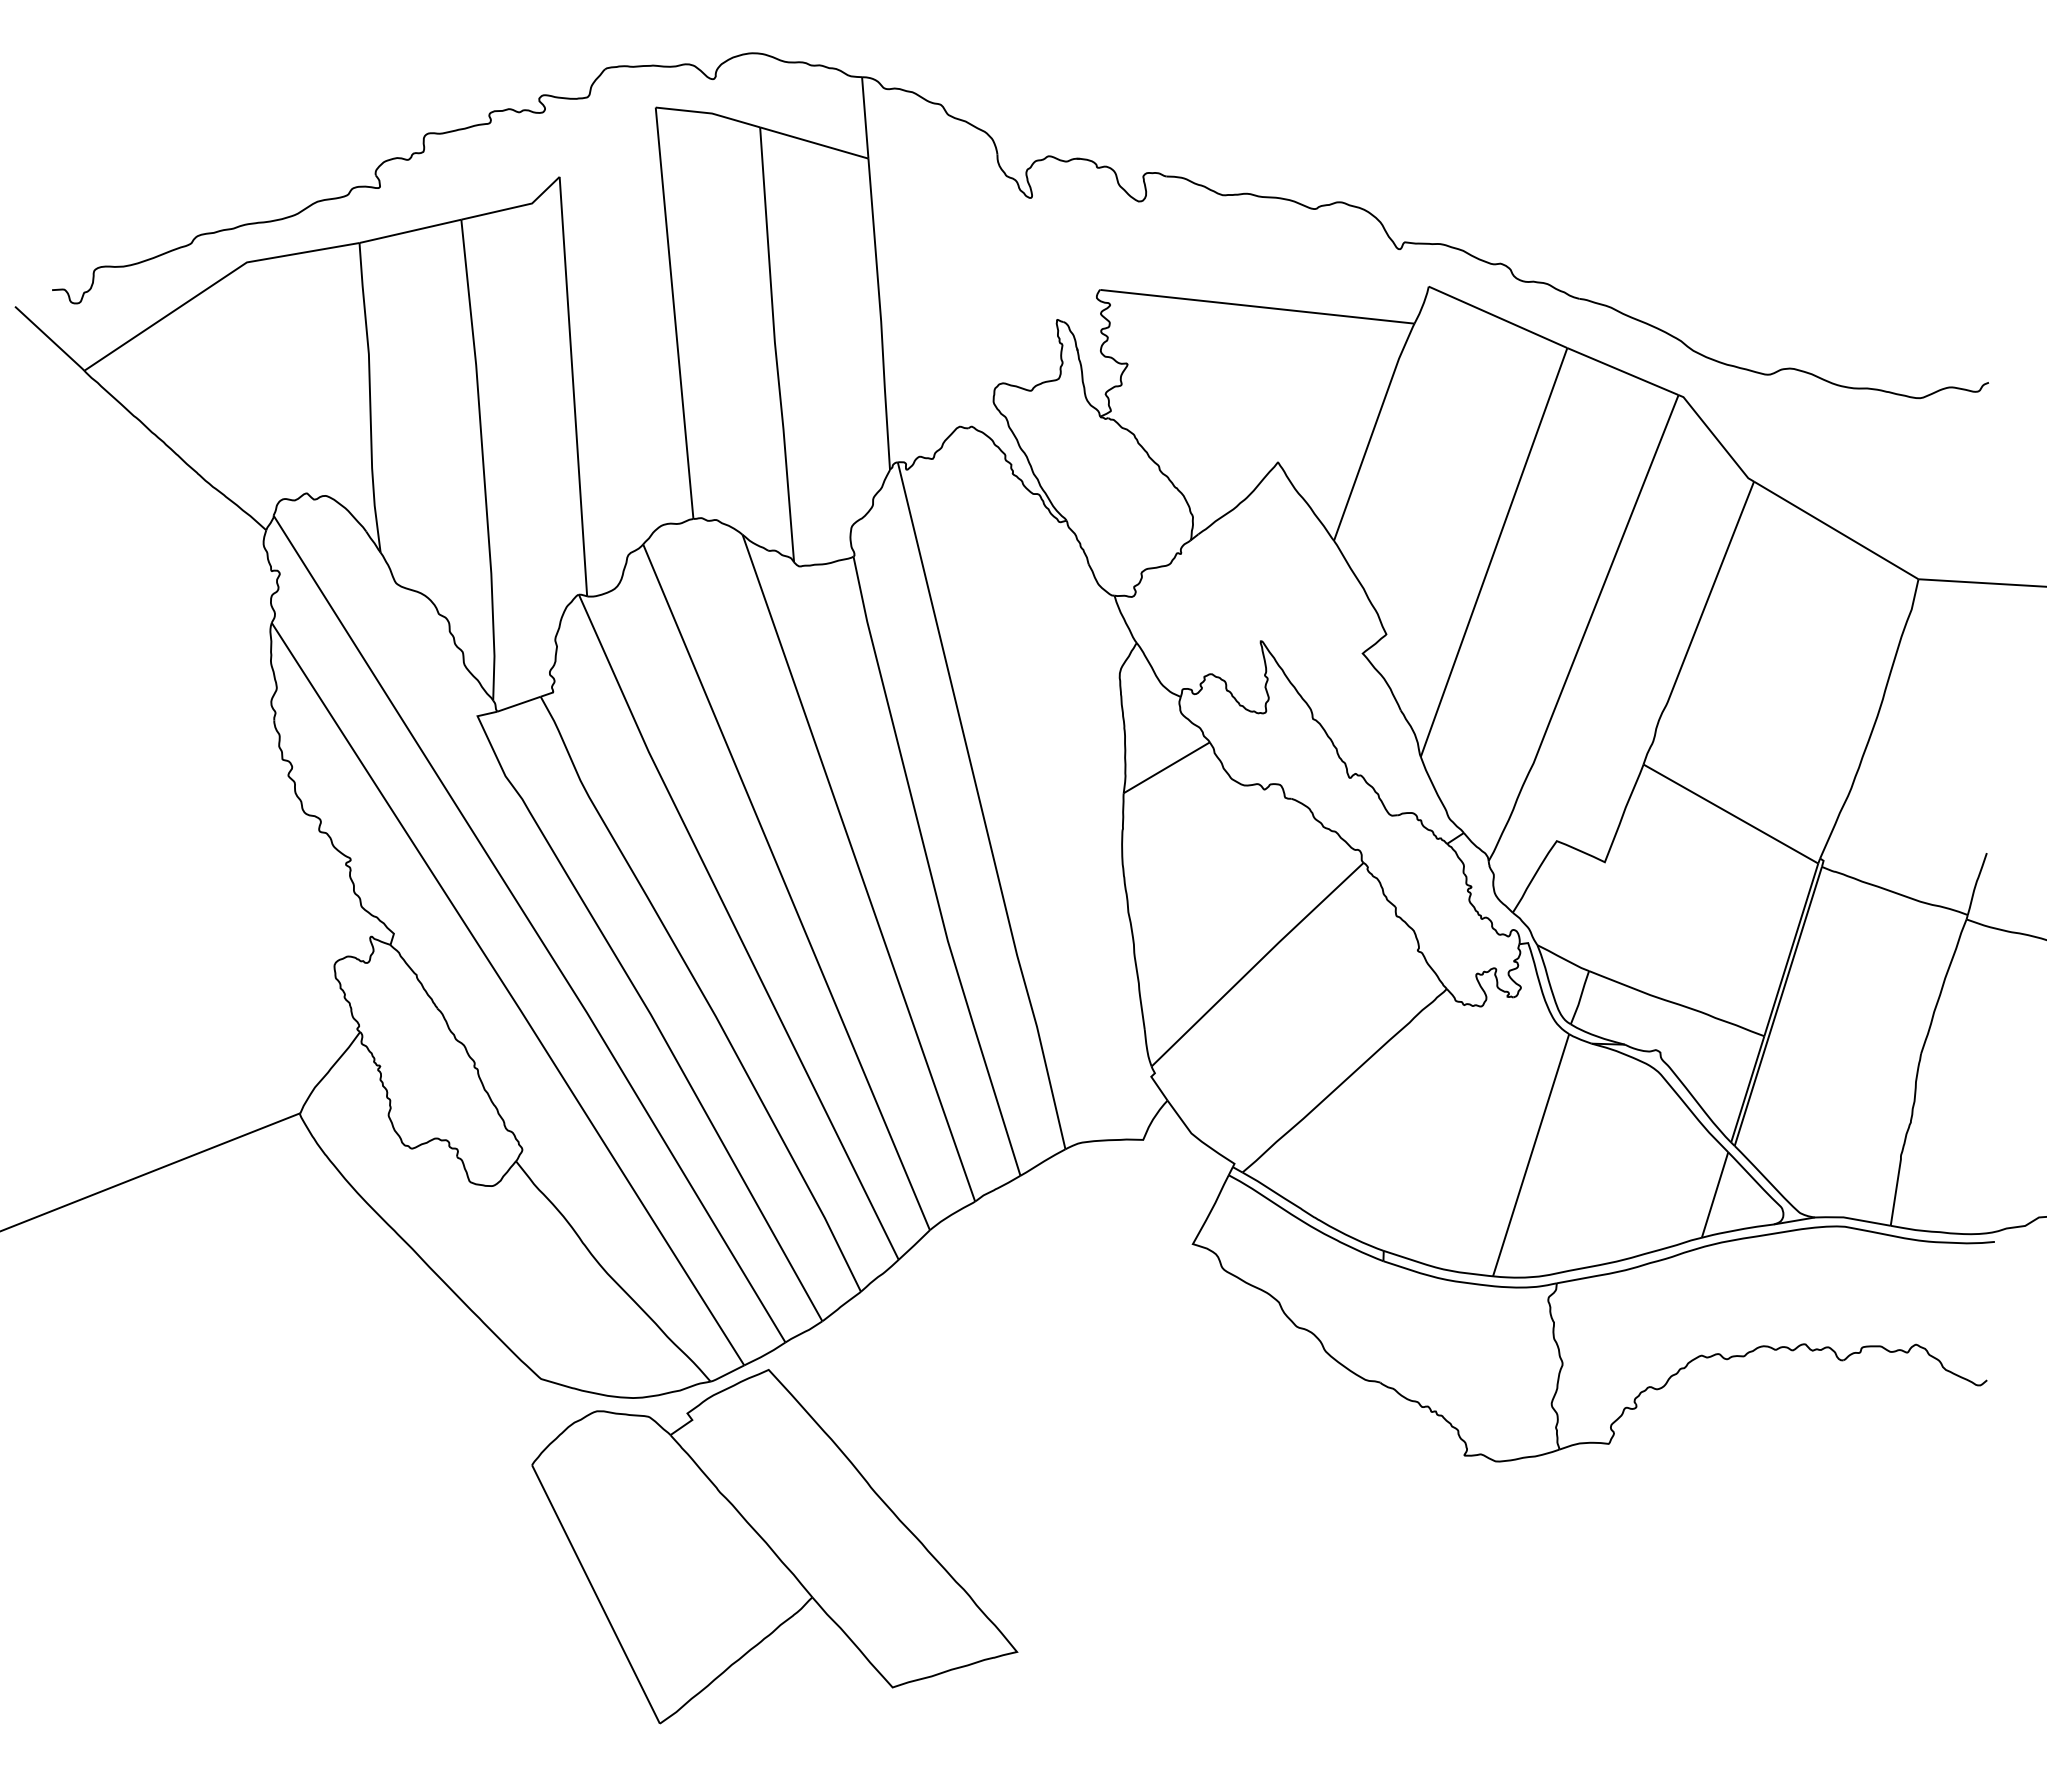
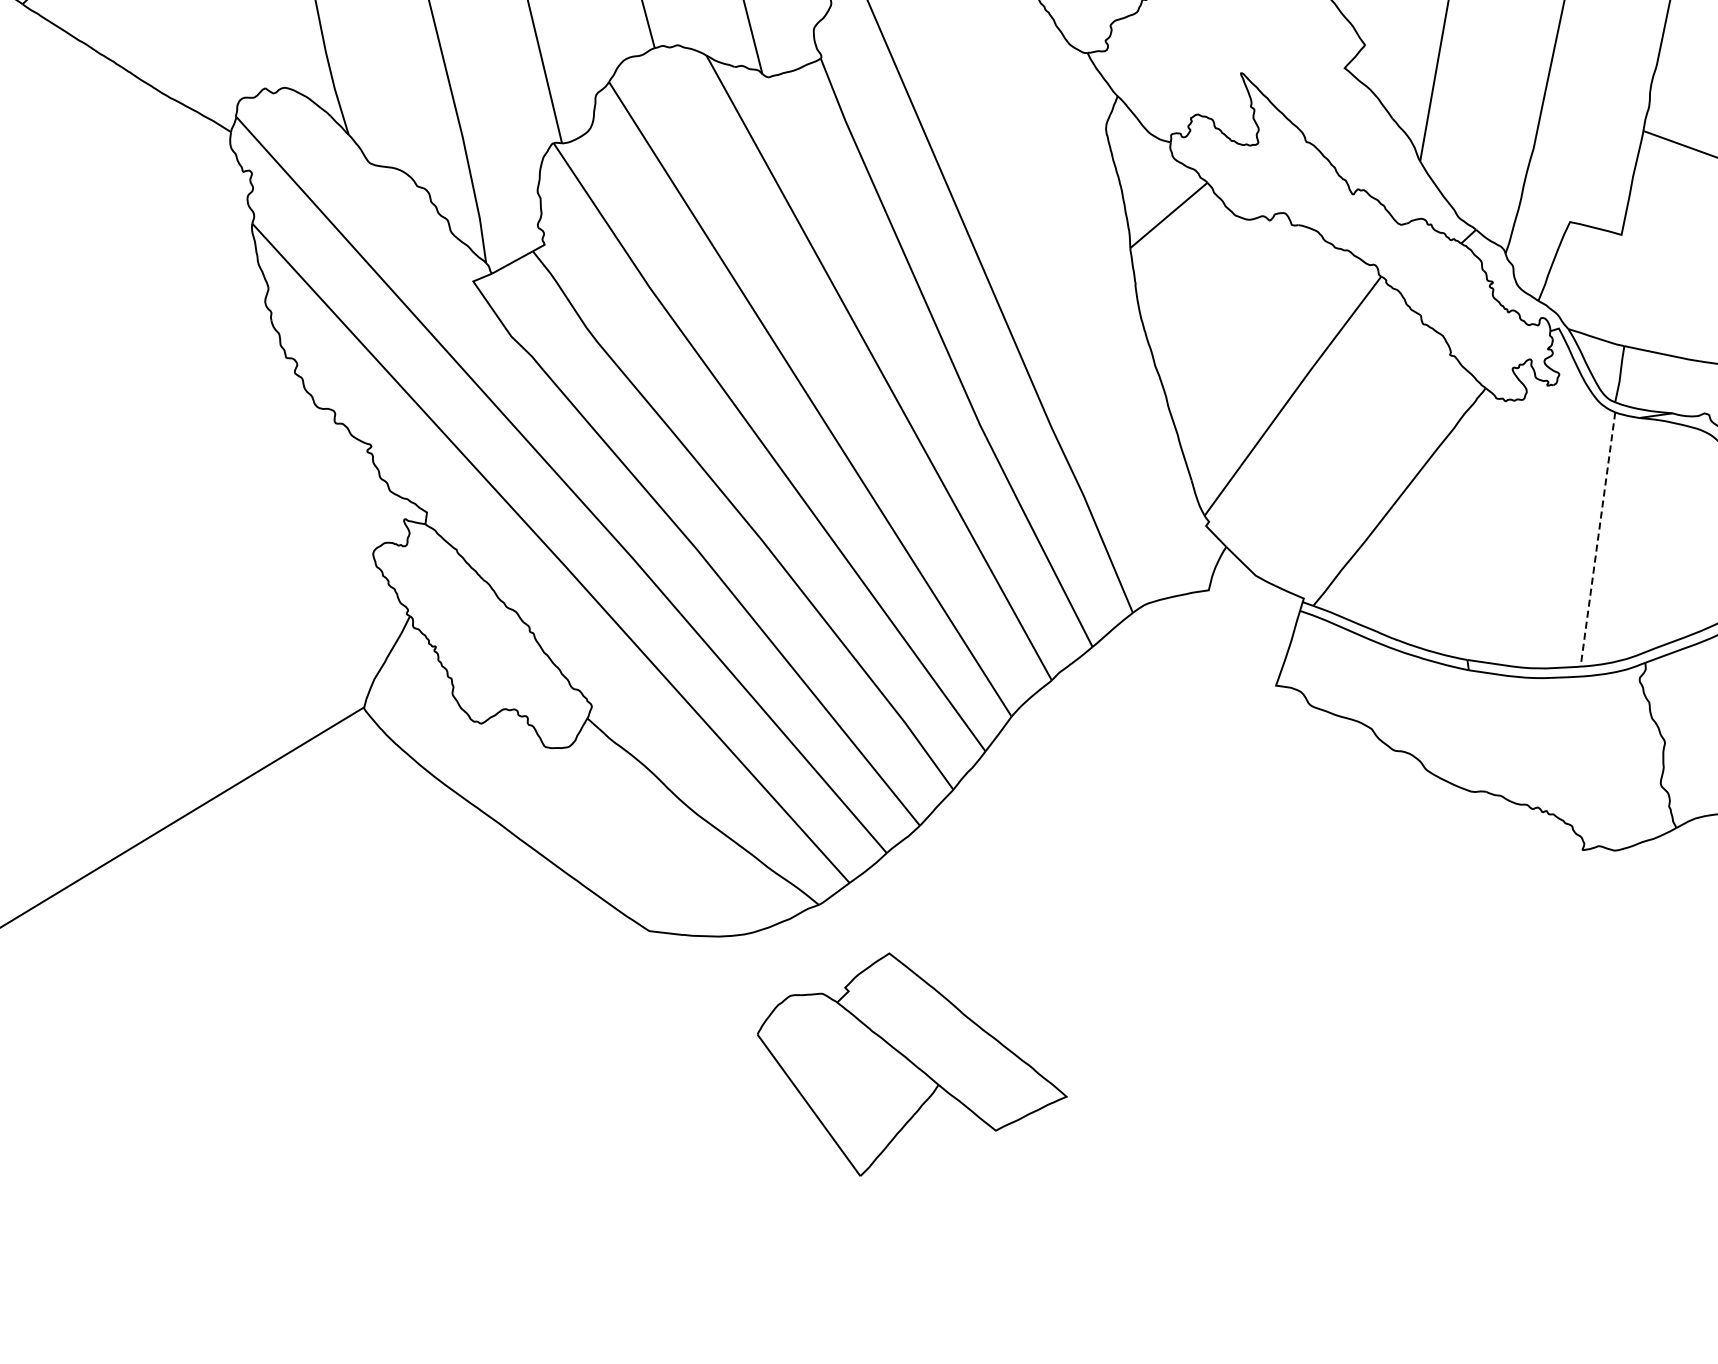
line: (1531, 1155) -> (1598, 539), solid -> dashed
part: (774, 1546) -> (910, 1058), size x0.6

